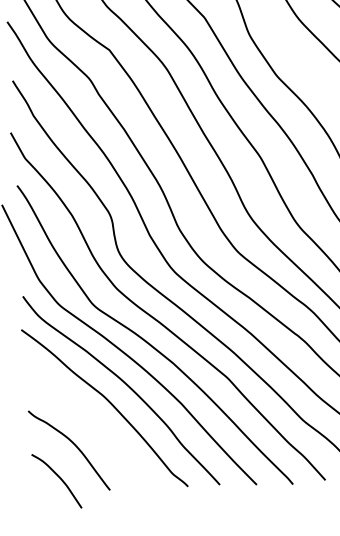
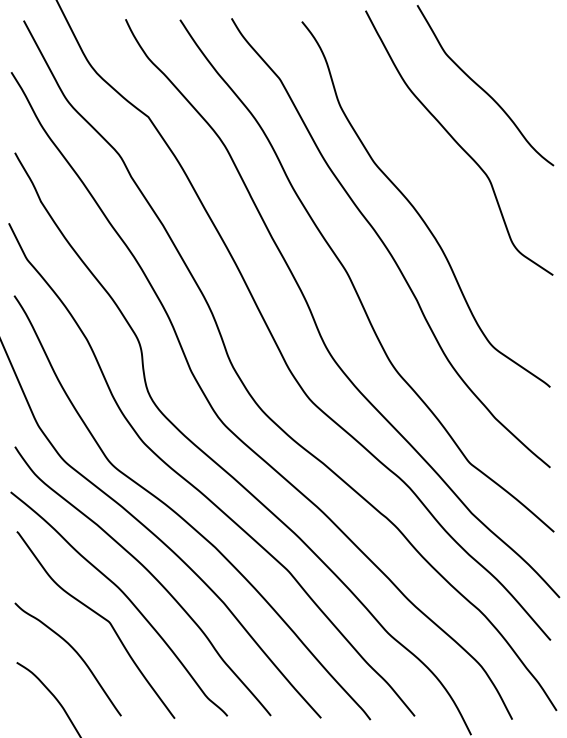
curve: (91, 418) -> (100, 617), added

